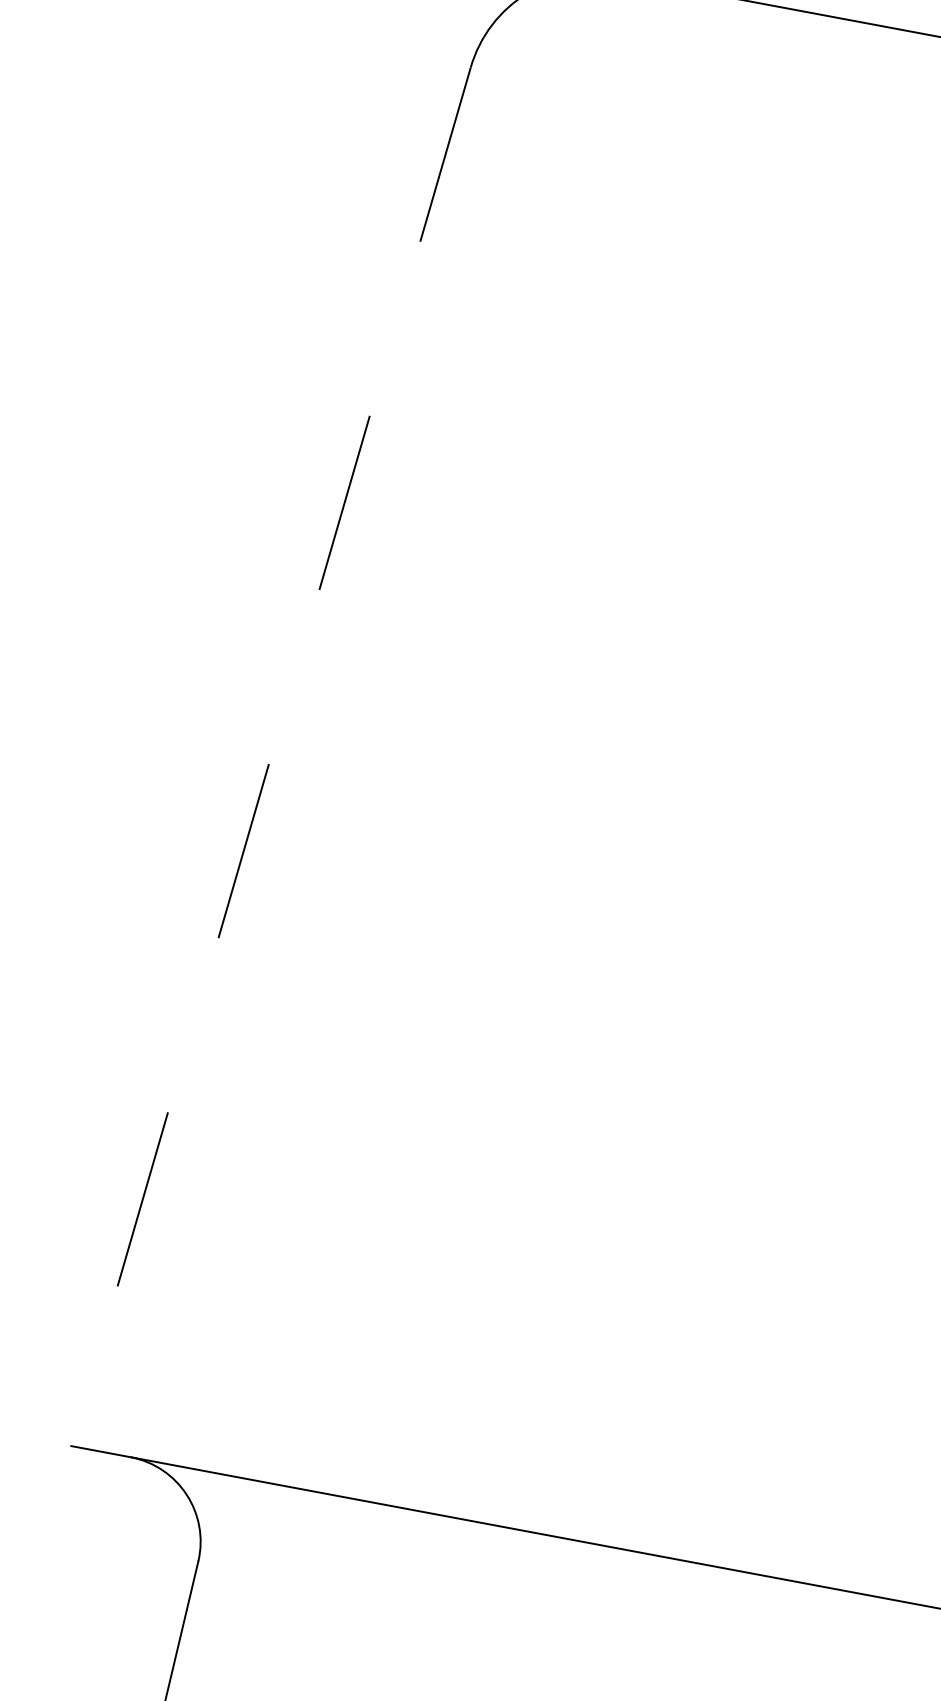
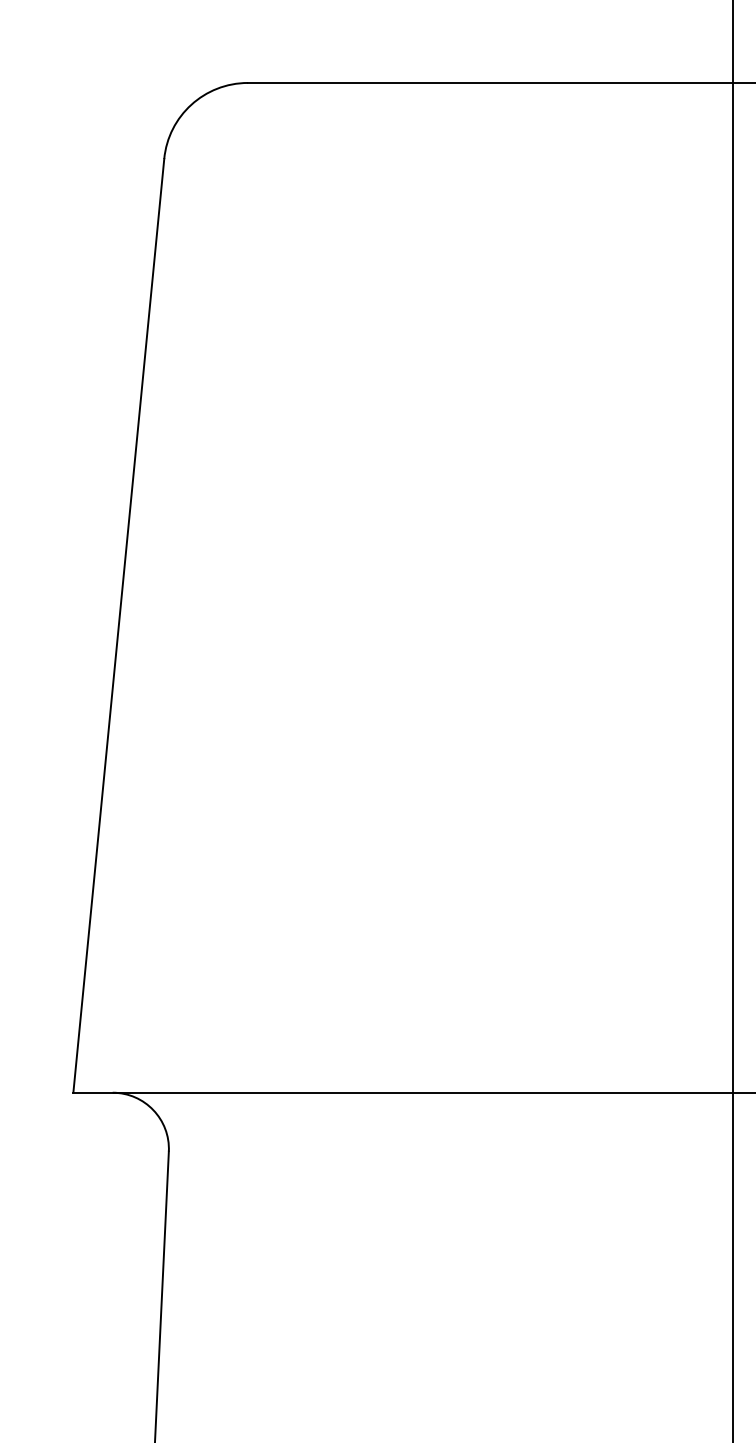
line: (270, 757) -> (118, 626), dashed -> solid

